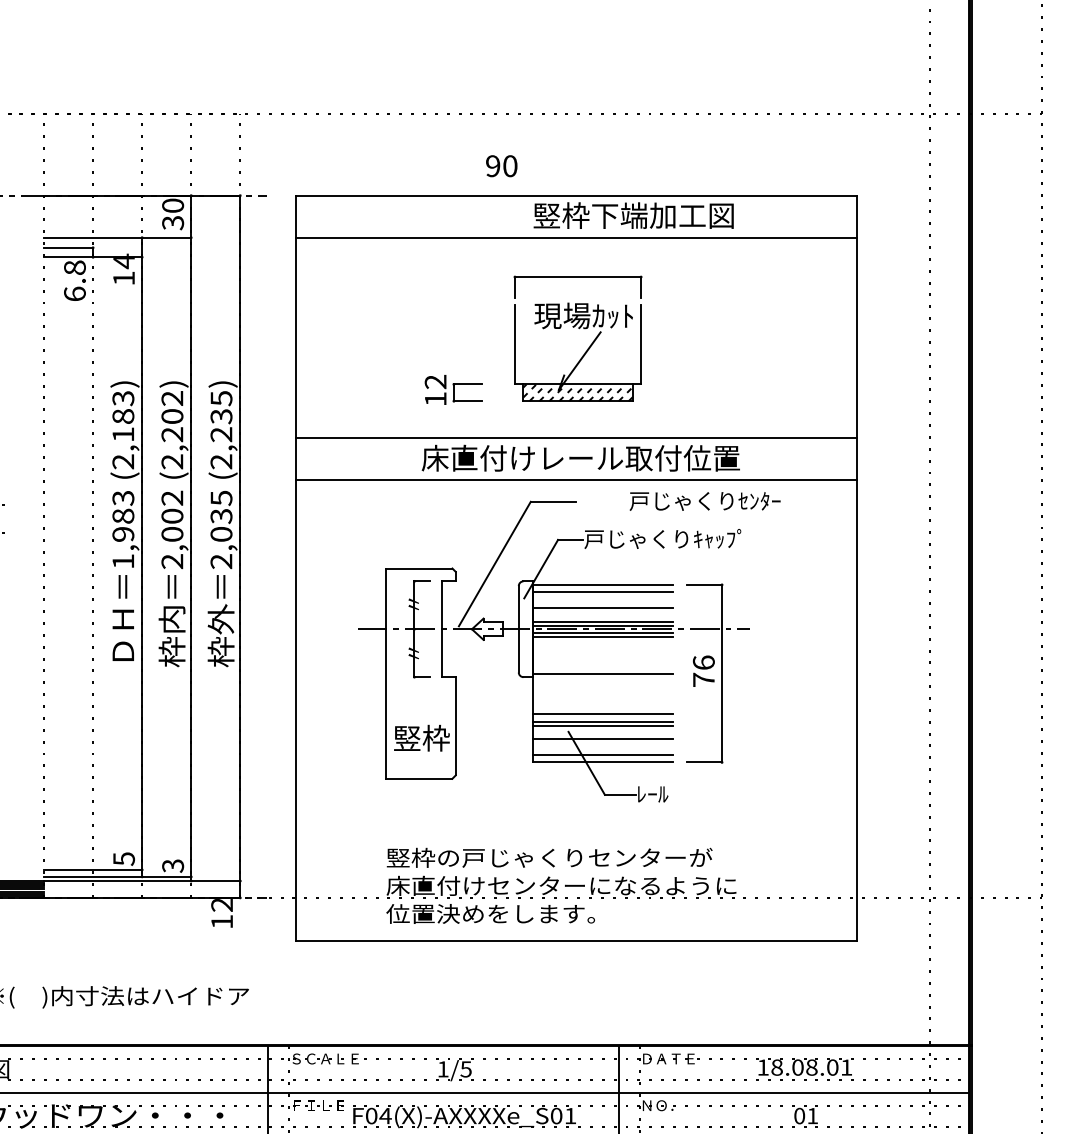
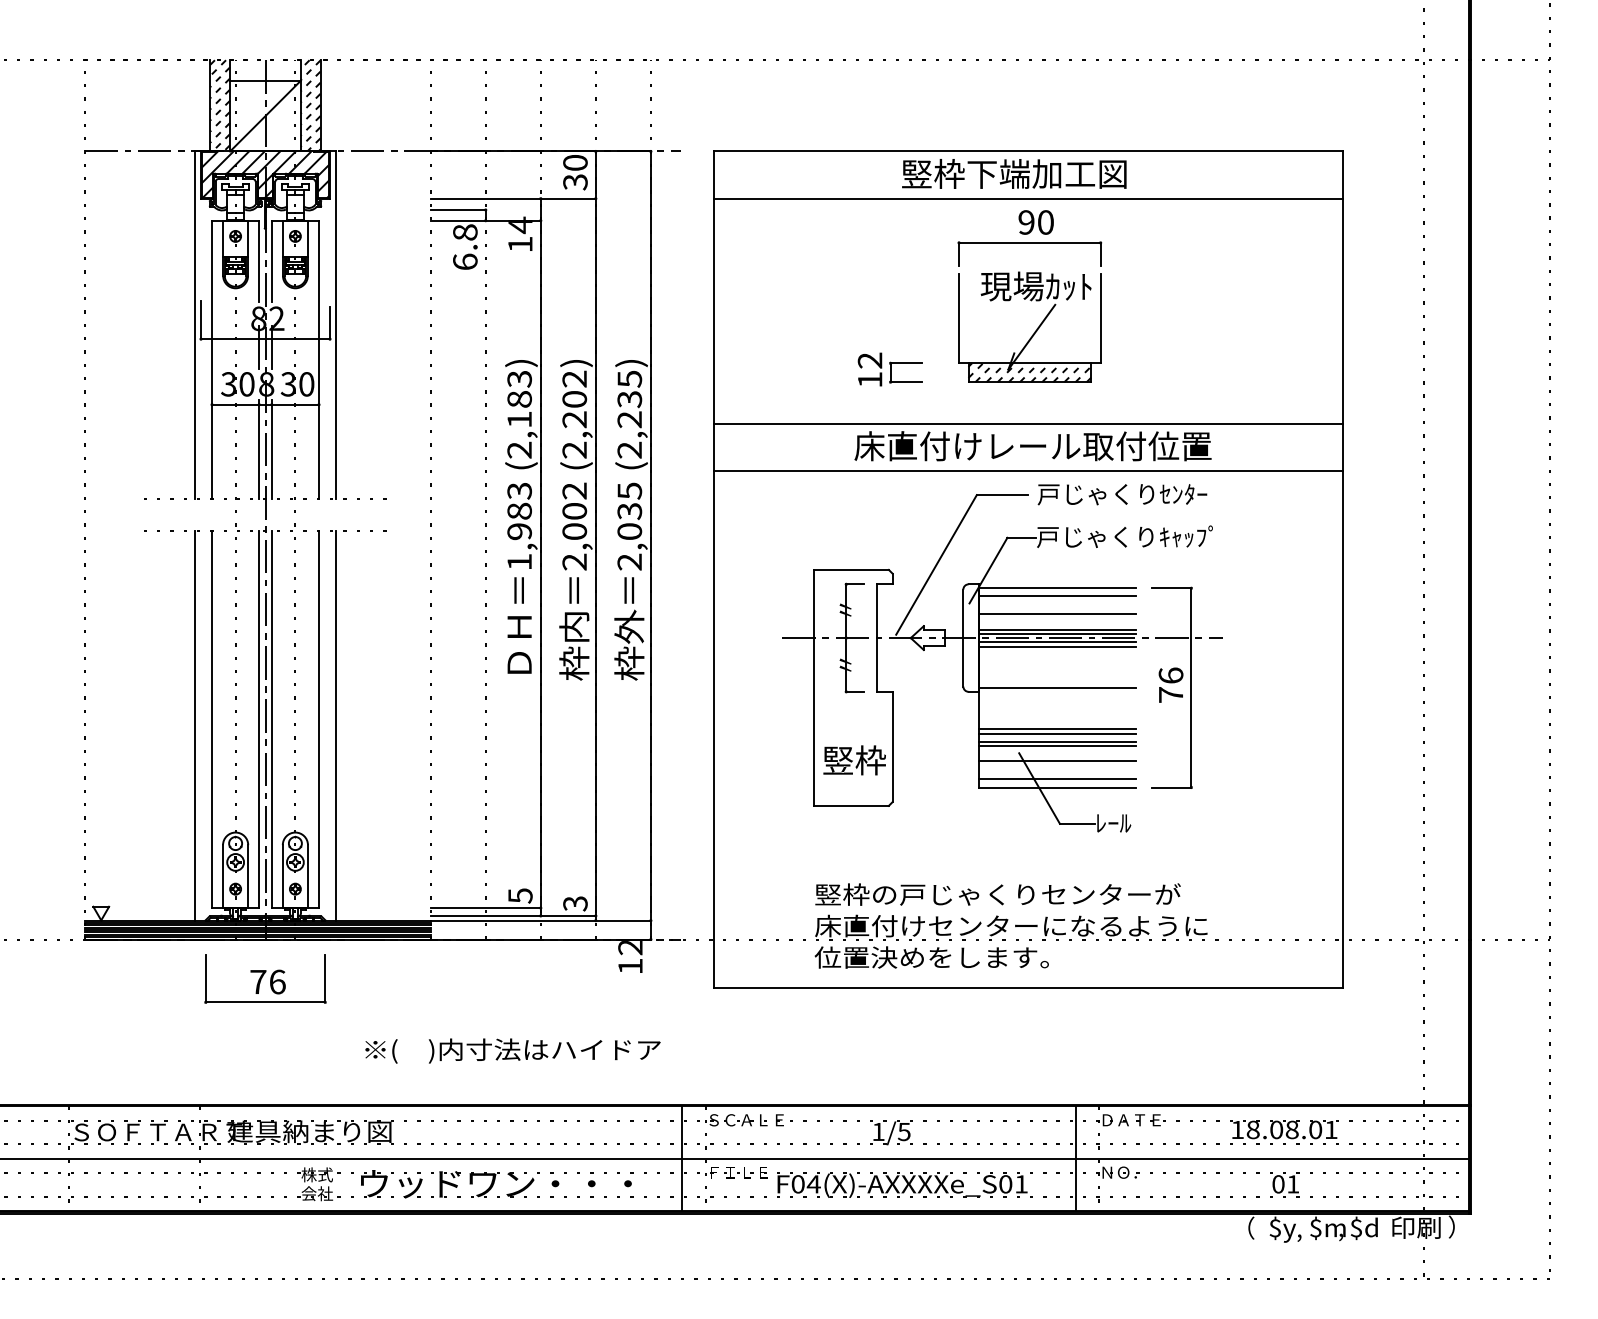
text: (501, 166) -> (1035, 222), moved
text: (633, 215) -> (1014, 173), moved
text: (705, 501) -> (1122, 494), moved
line: (602, 710) -> (1057, 729), added

